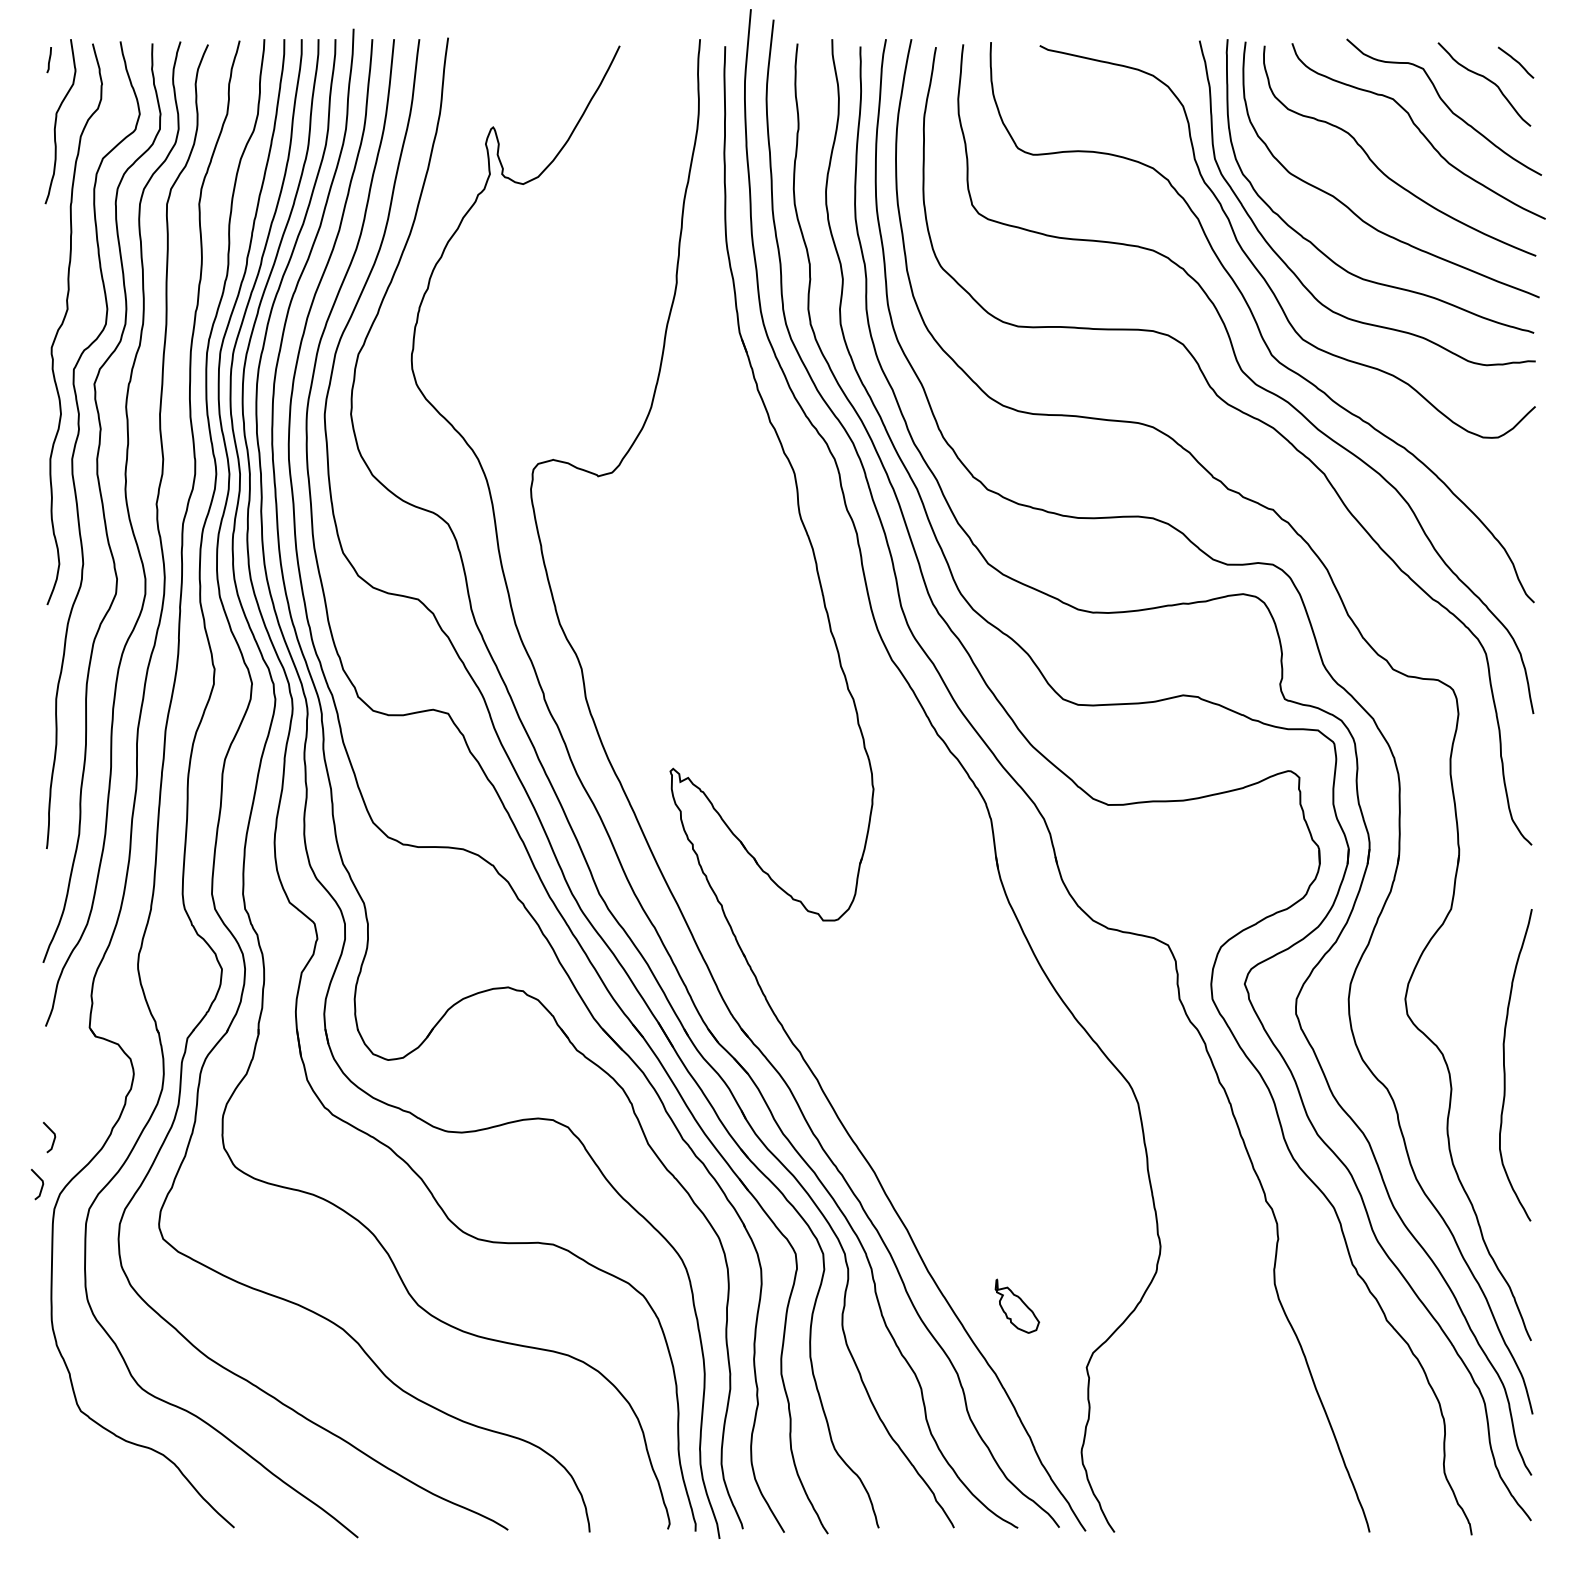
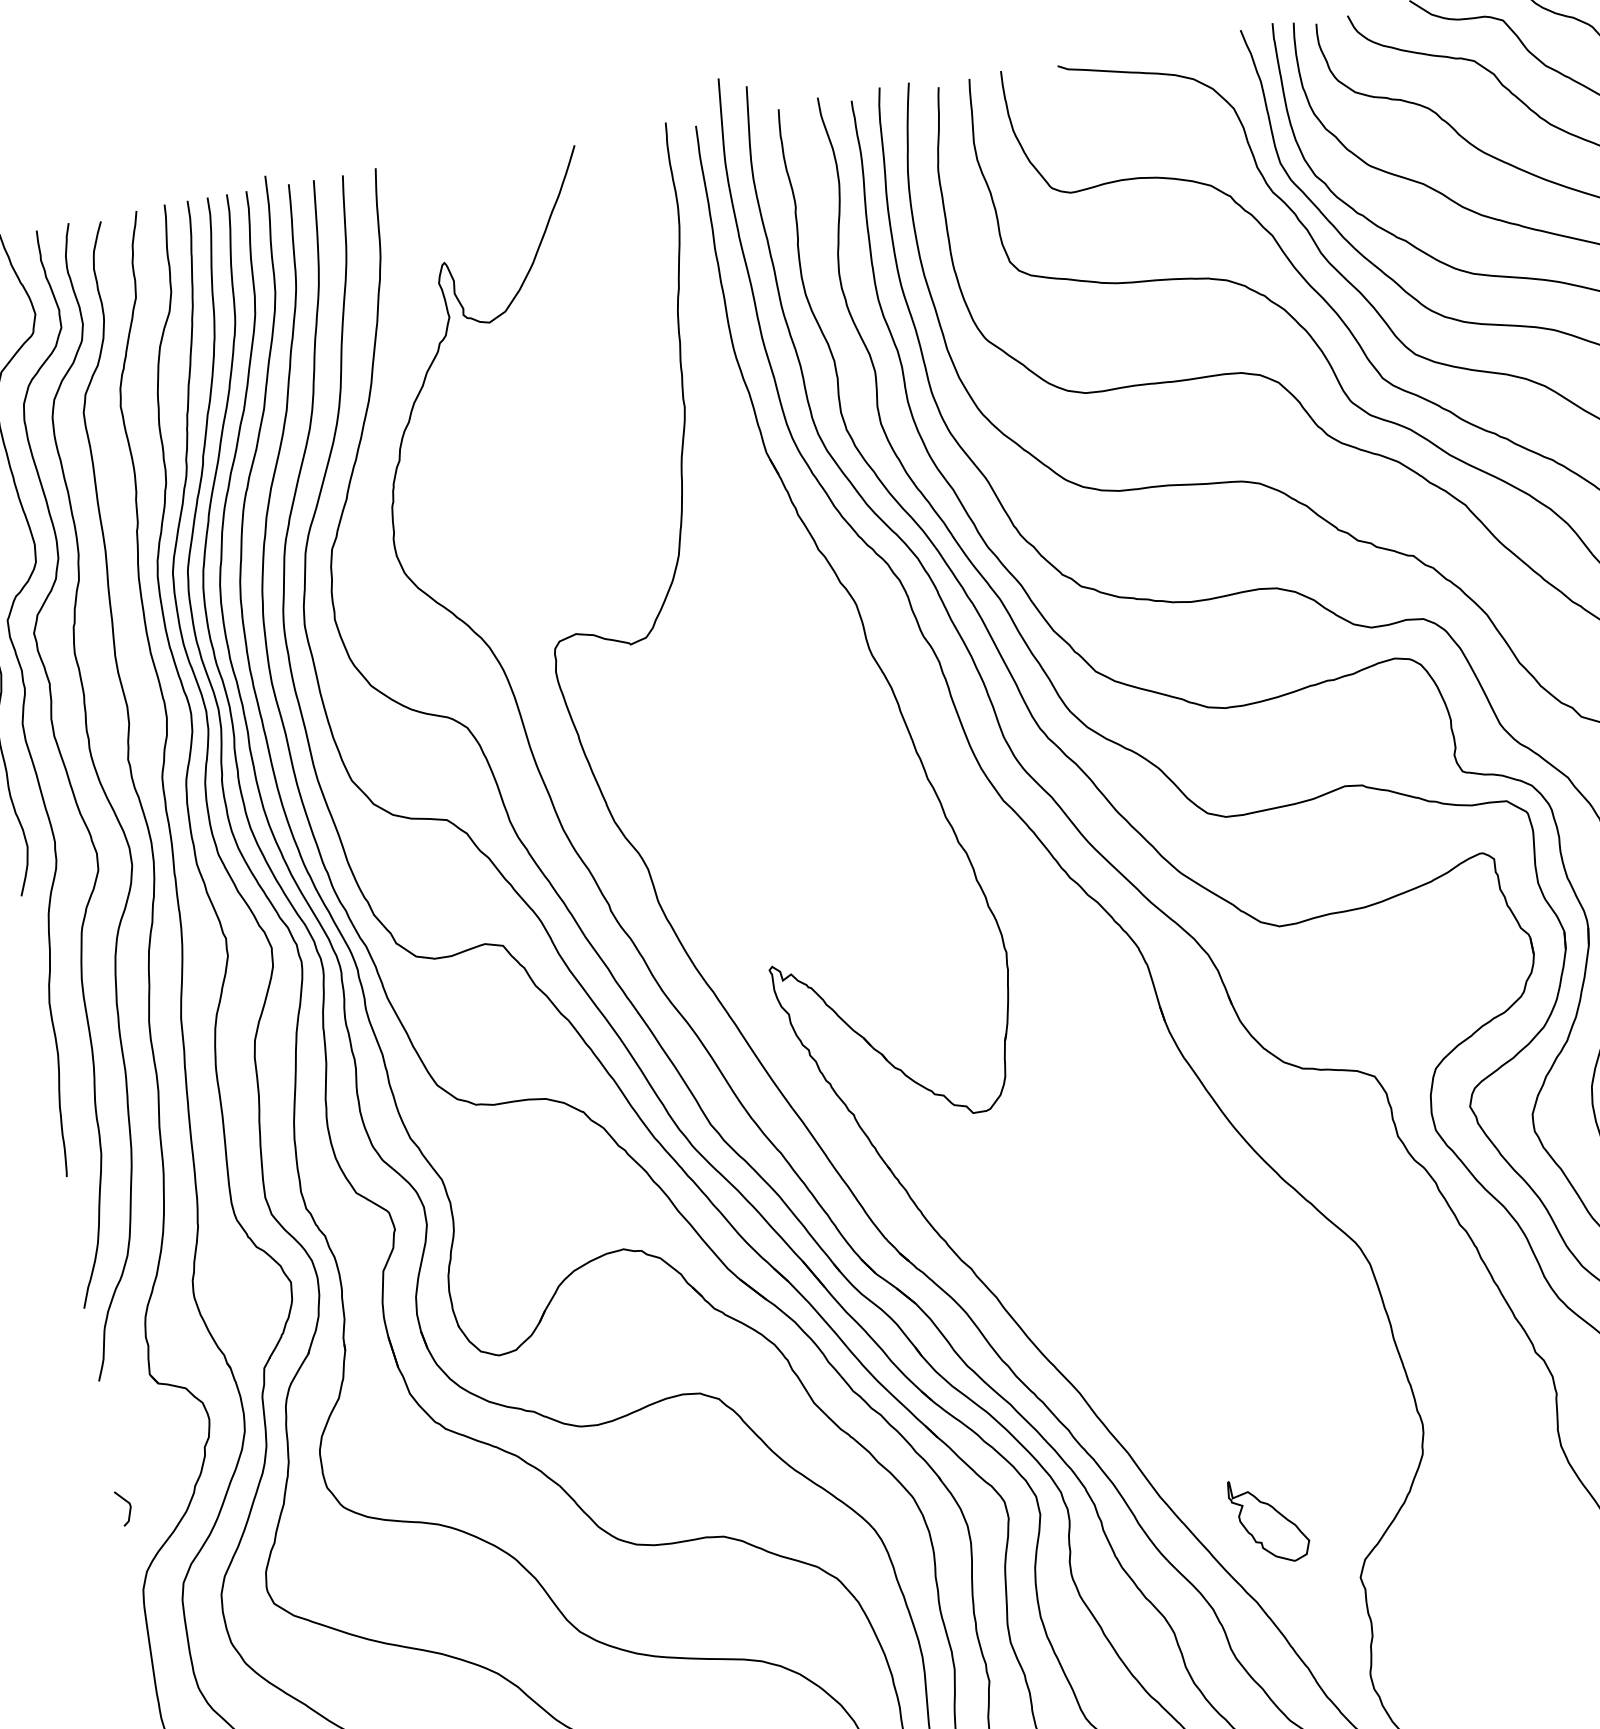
line: (41, 1185) -> (124, 1565), removed
part: (1017, 1306) -> (1269, 1520), size x1.43

